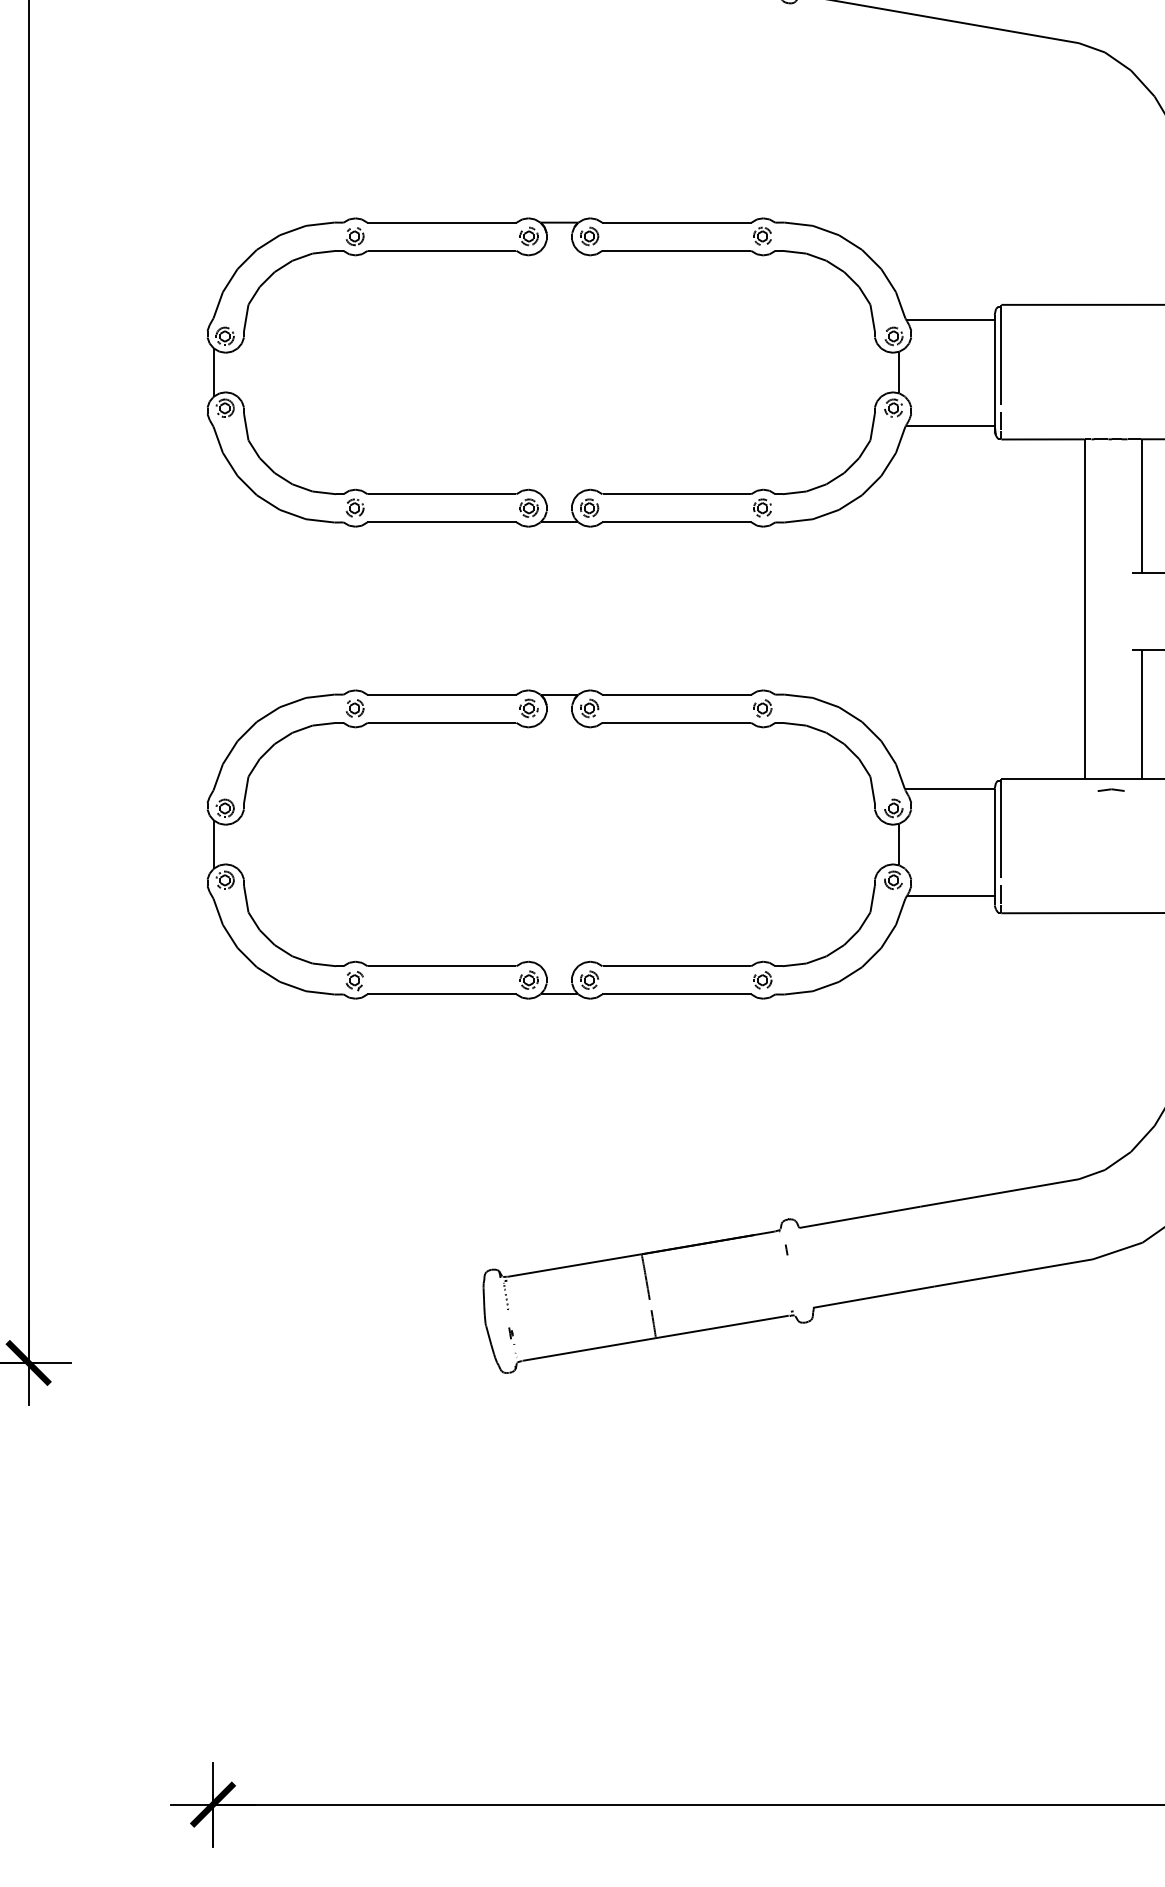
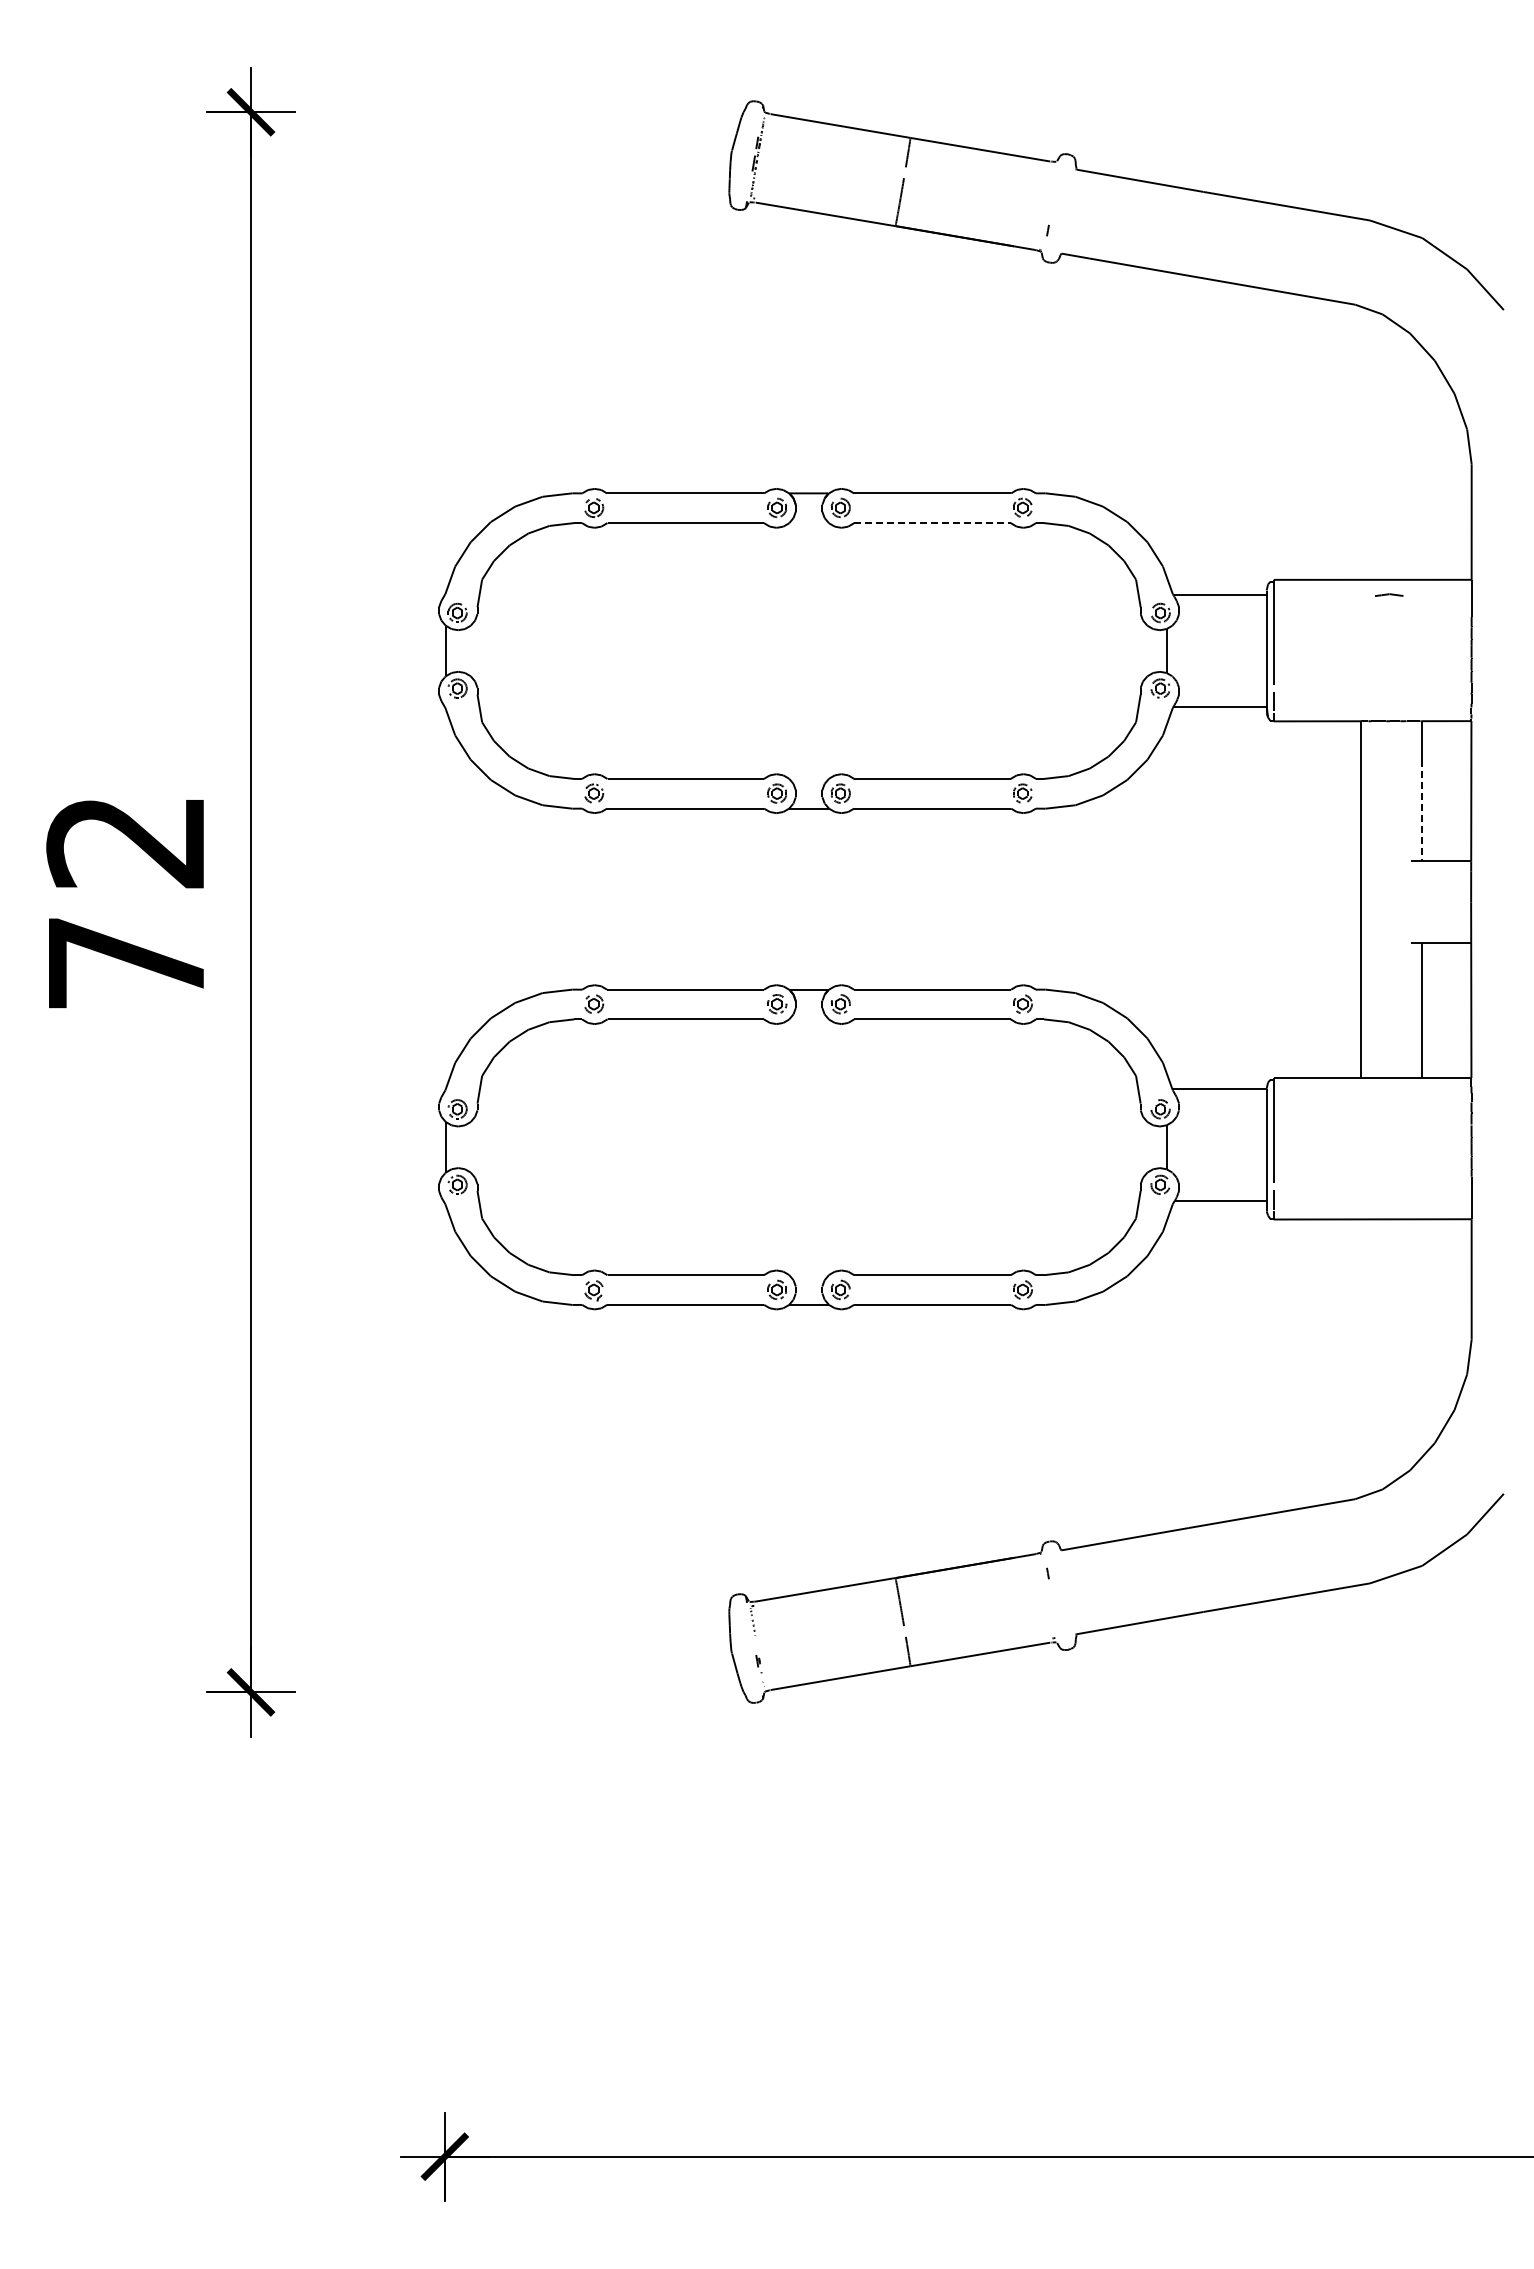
line: (676, 251) -> (932, 523), solid -> dashed
line: (1141, 524) -> (1421, 810), solid -> dashed
line: (1111, 789) -> (1389, 594), moved

